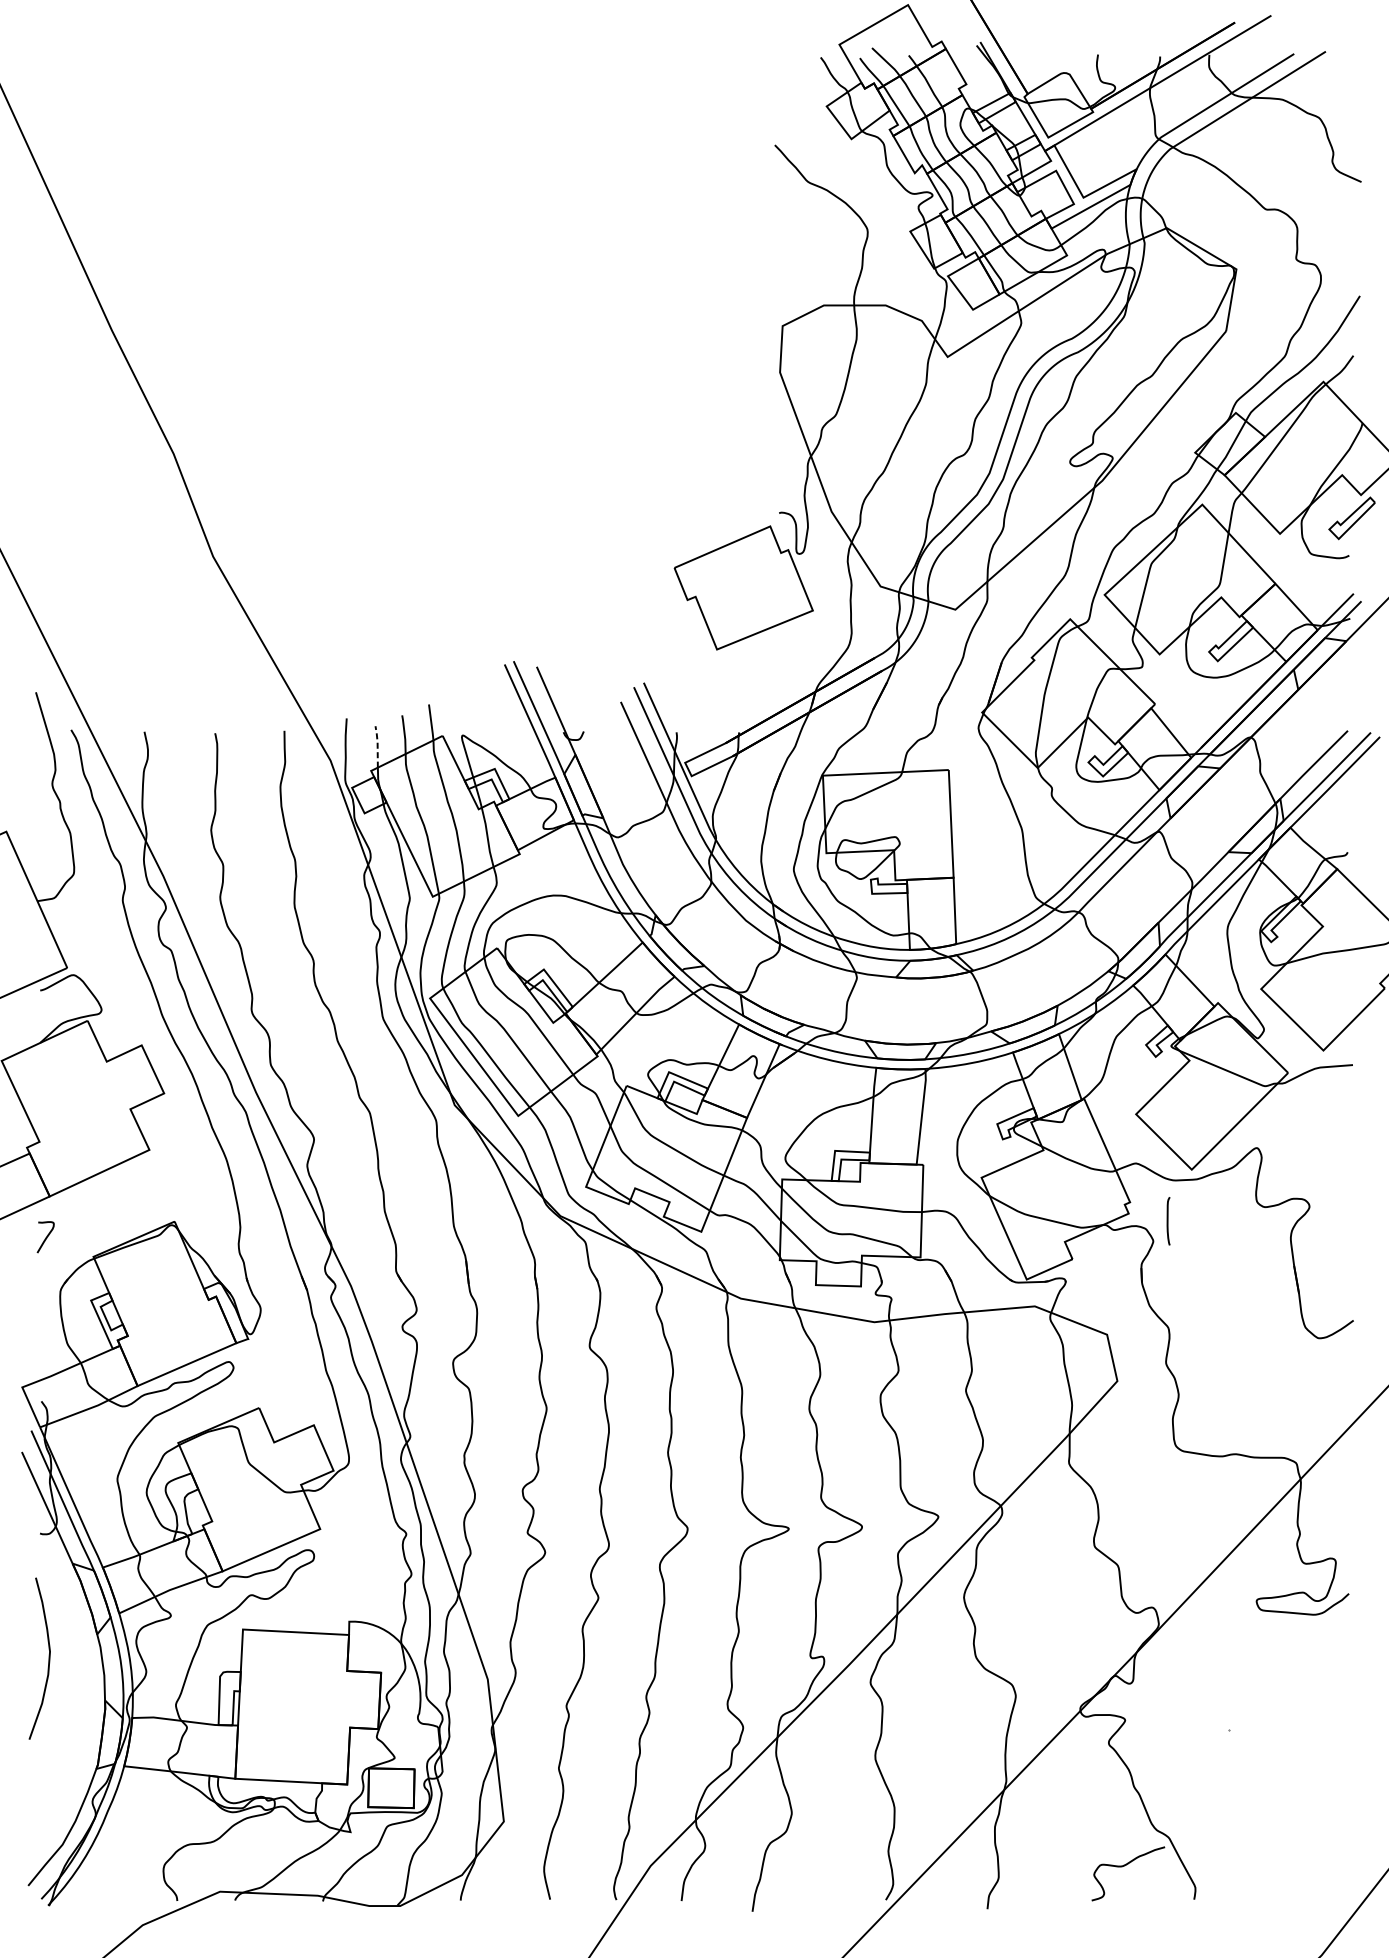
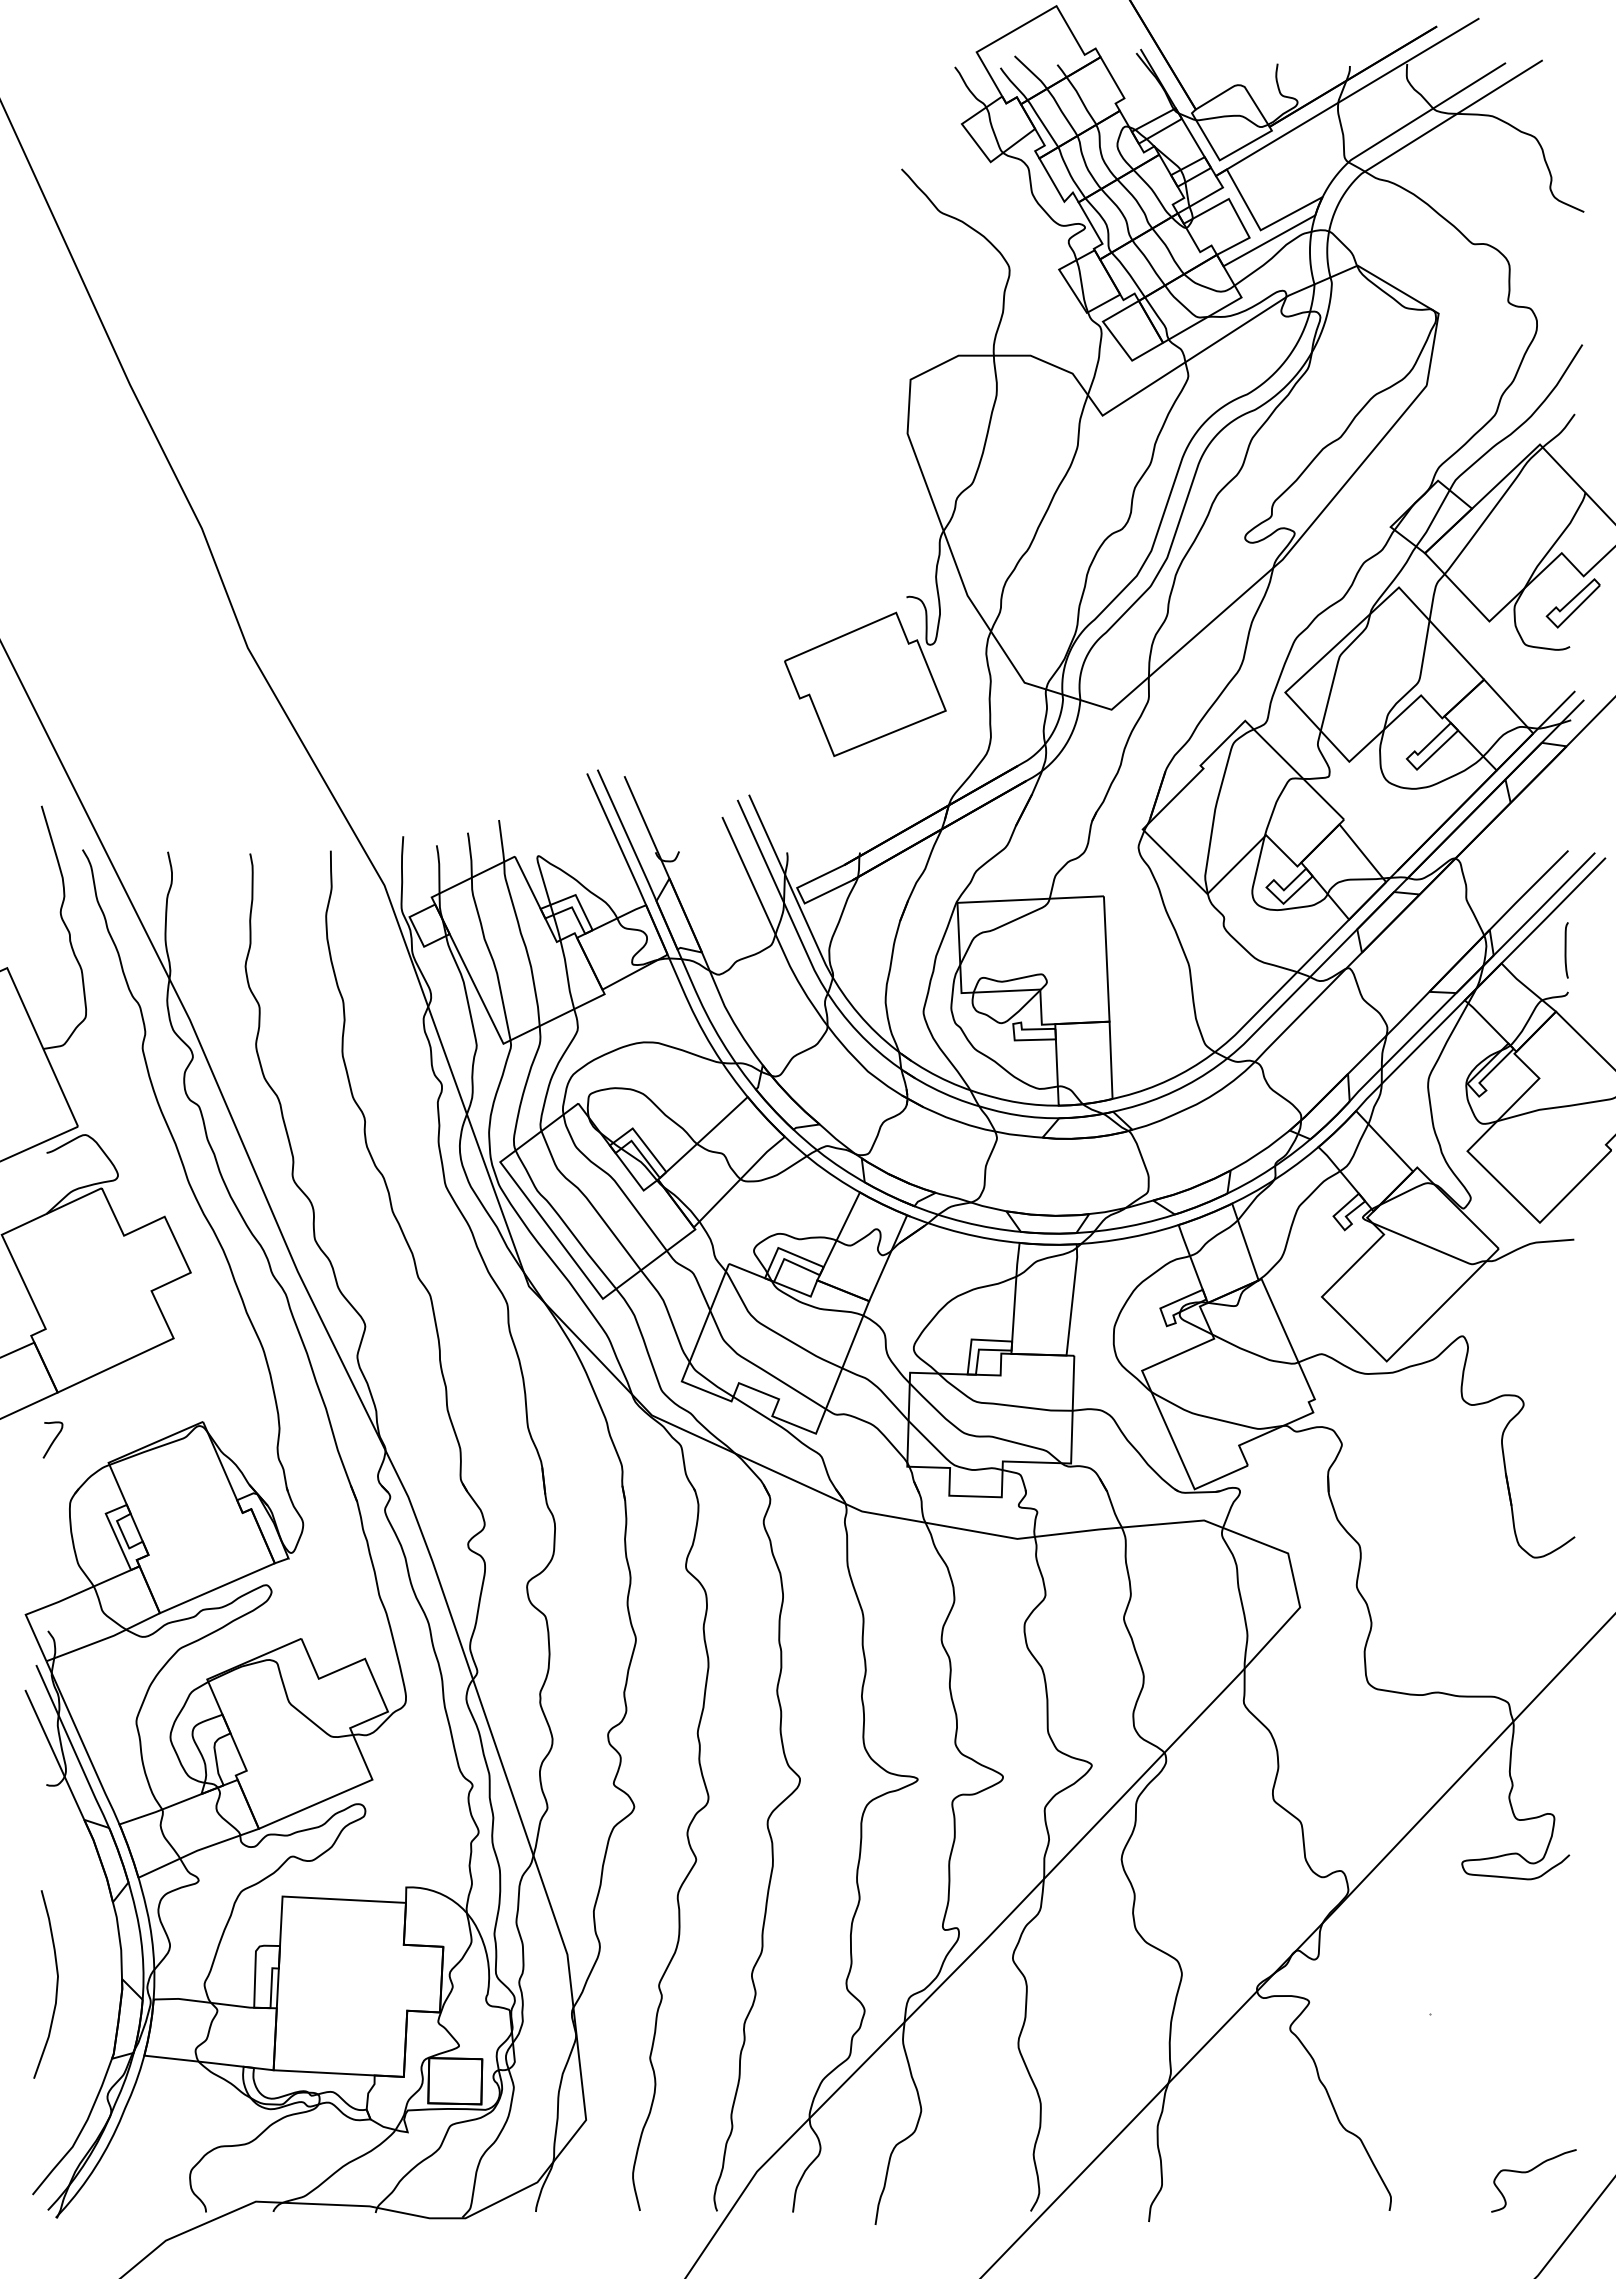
line: (377, 745) -> (439, 867), dashed -> solid
curve: (1168, 1221) -> (1566, 950), moved
curve: (48, 1658) -> (56, 1984), moved
curve: (1124, 1866) -> (1529, 2172), moved

